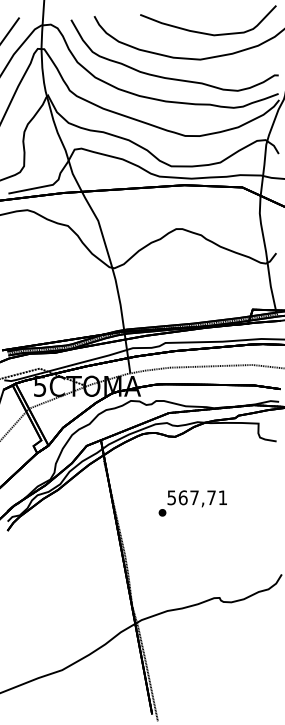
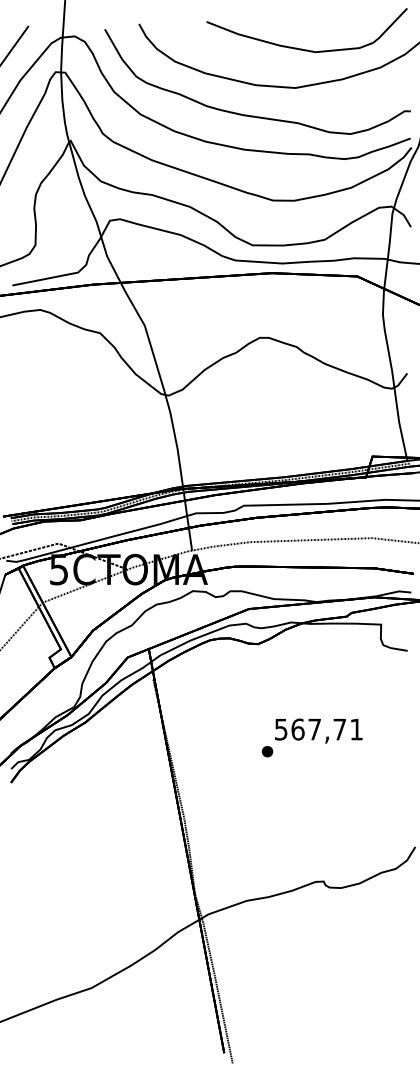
text: (192, 503) -> (311, 737), moved

